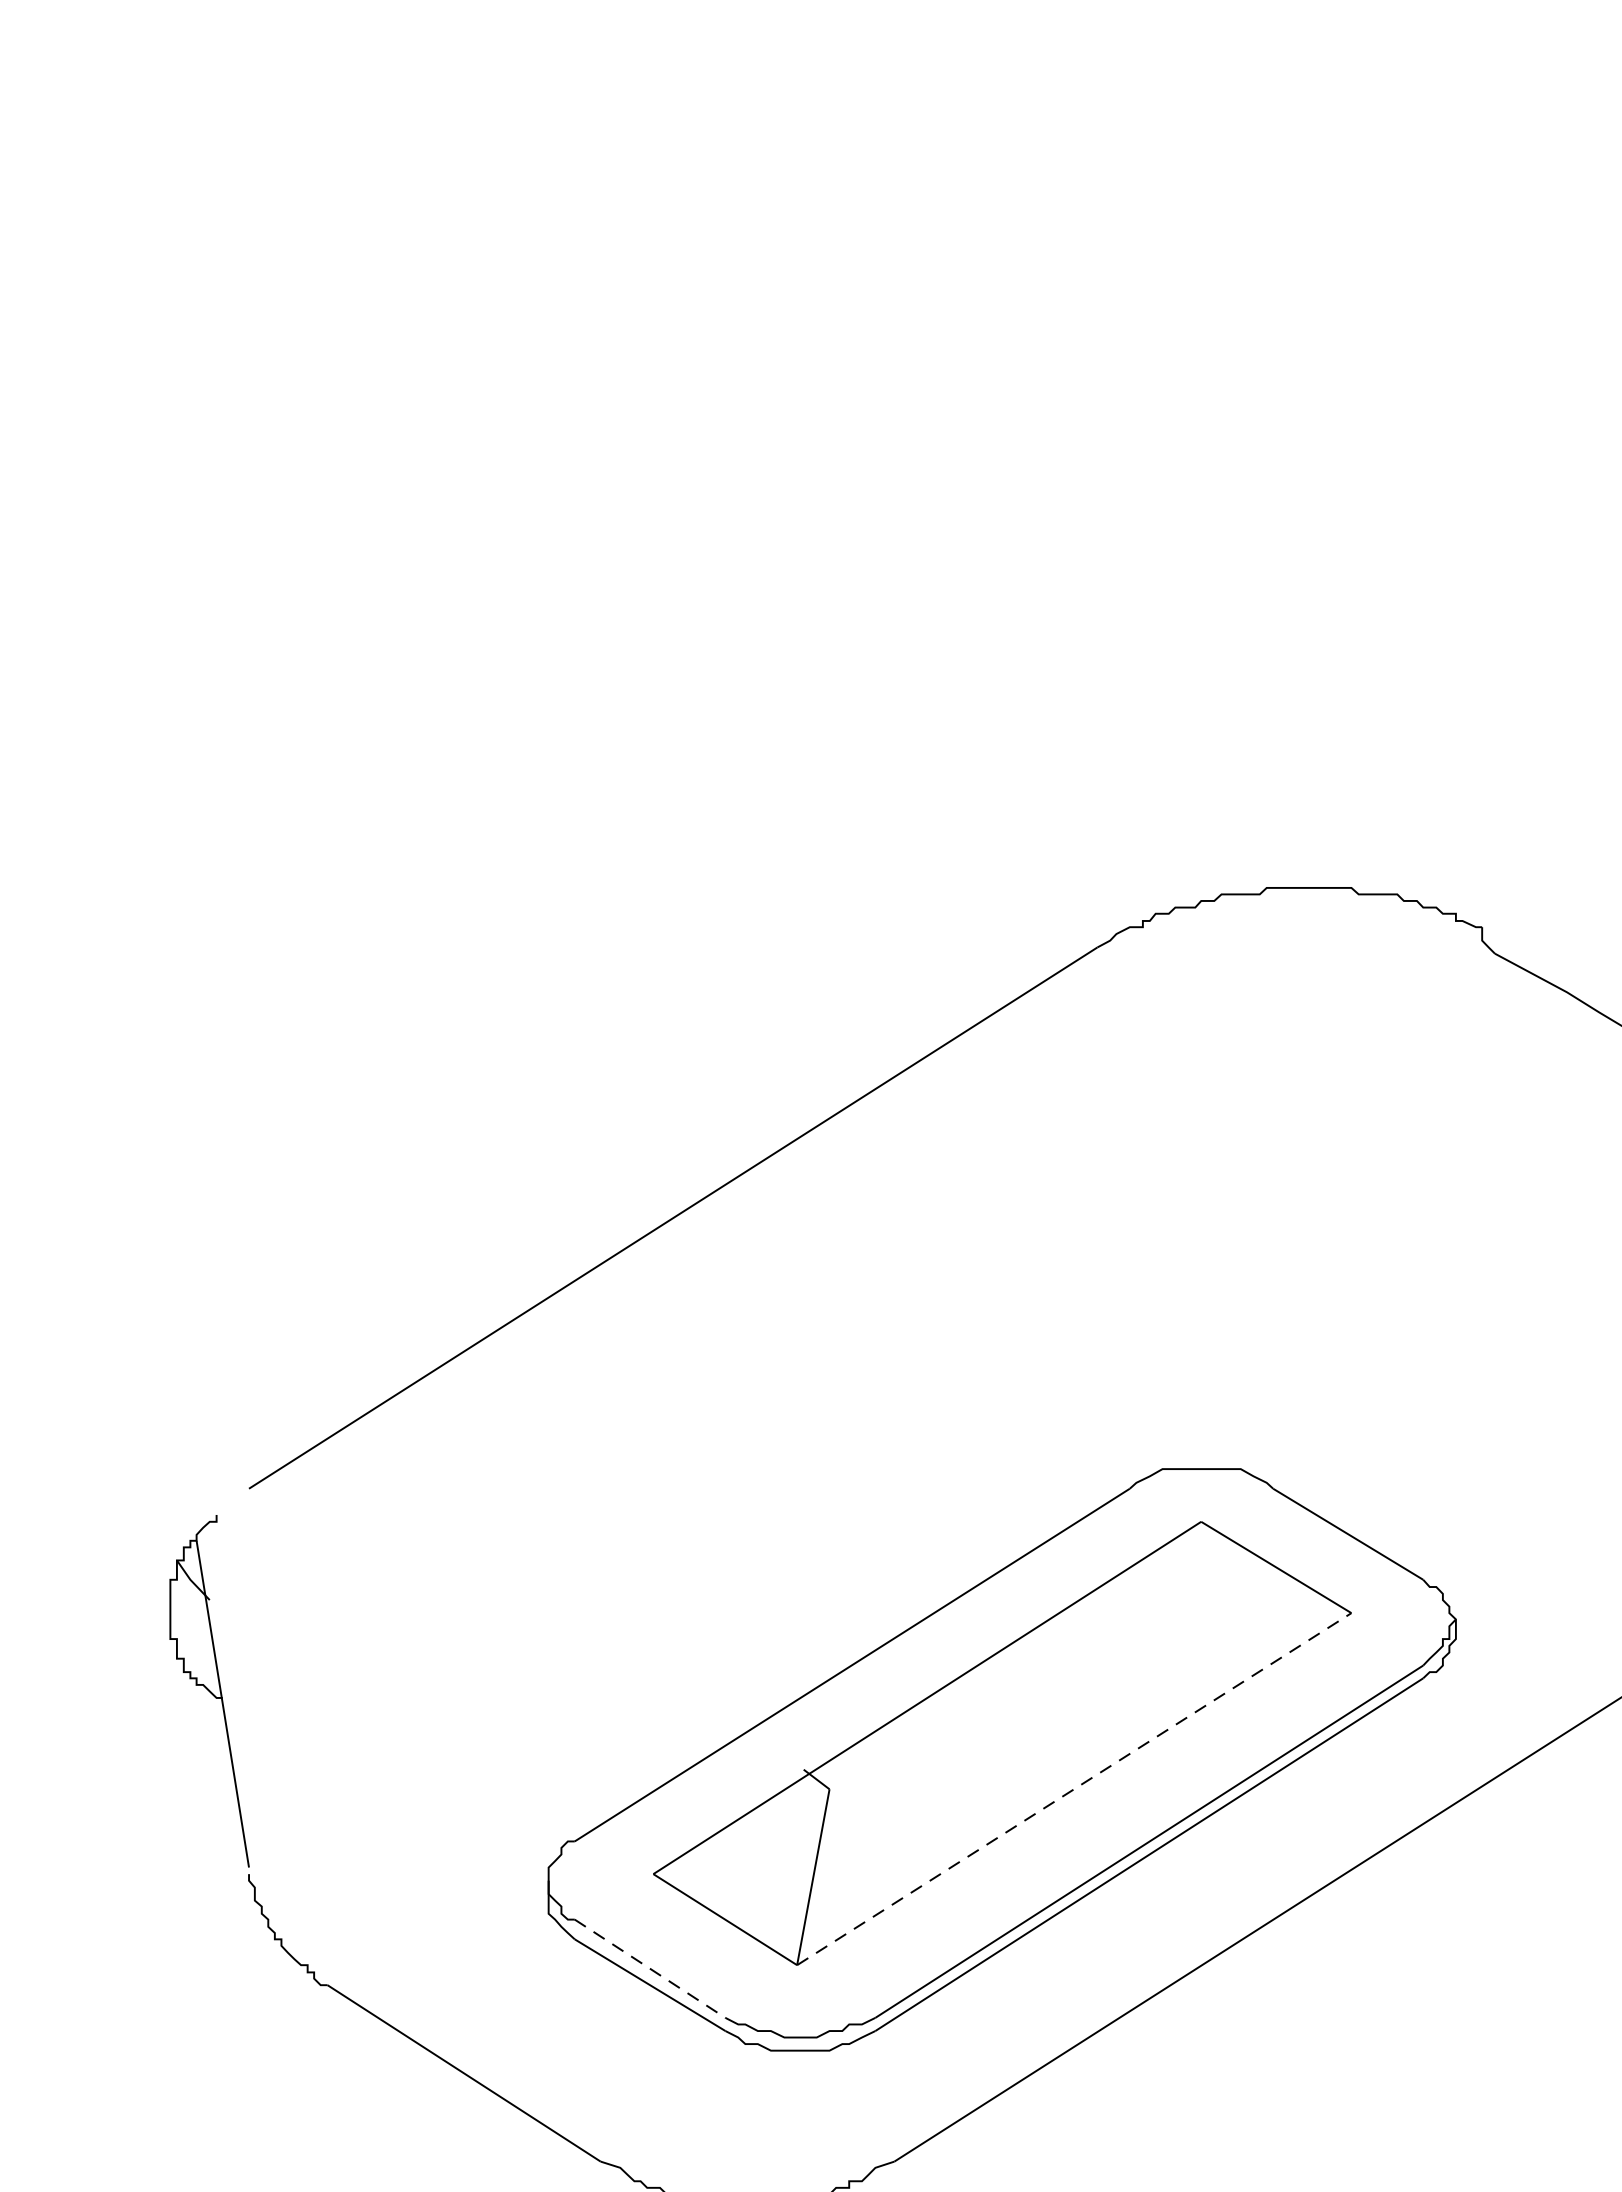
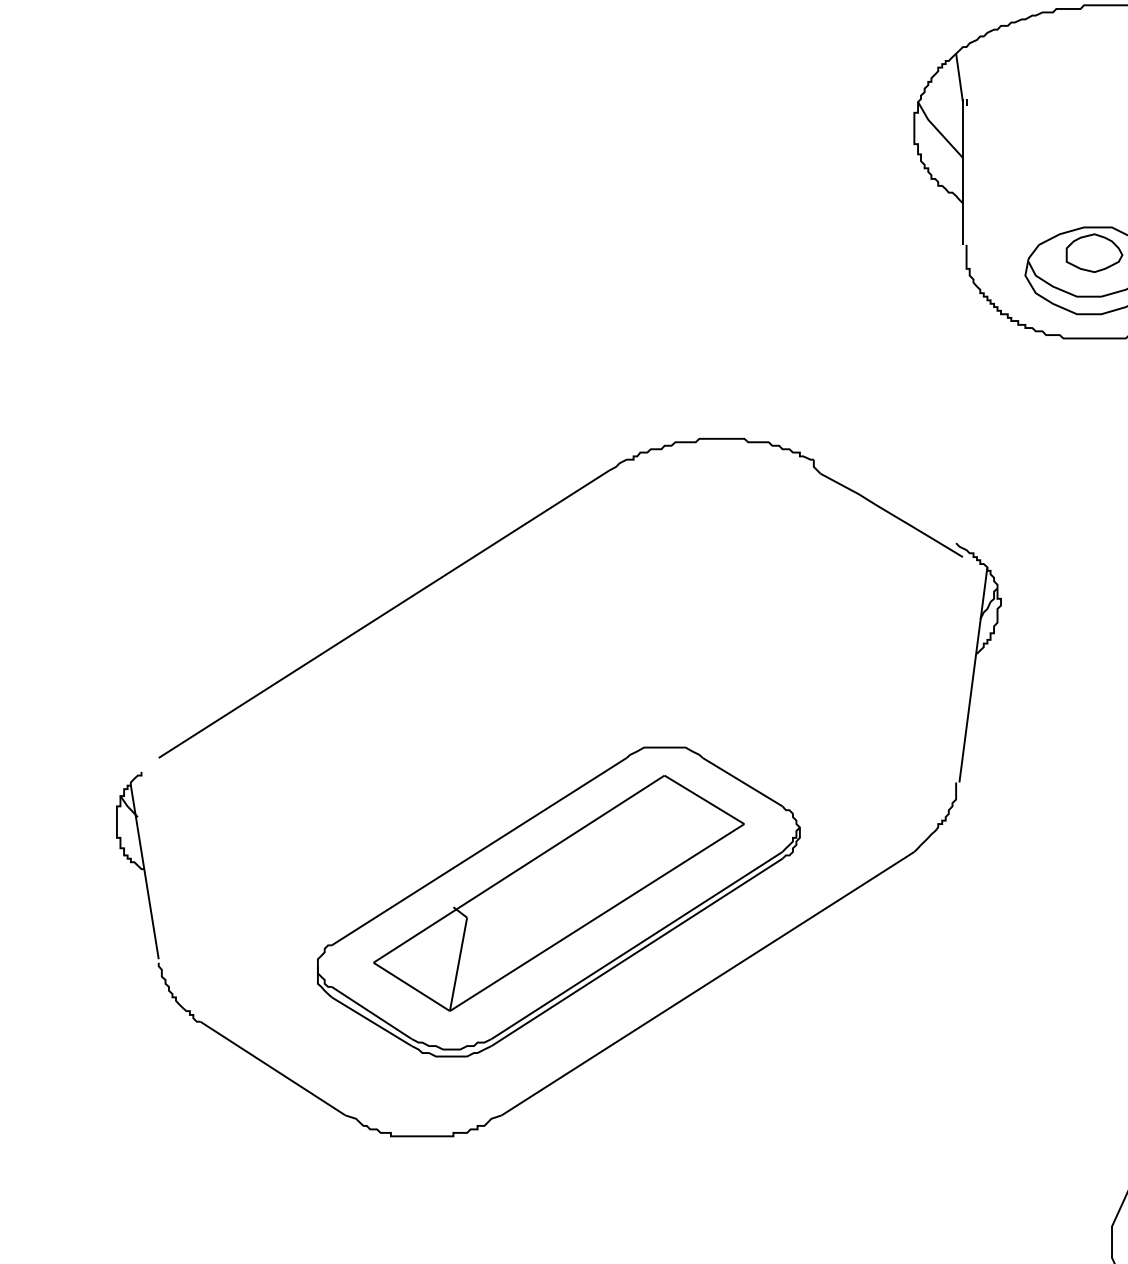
line: (1074, 1788) -> (597, 917), dashed -> solid
line: (649, 1969) -> (371, 1013), dashed -> solid

